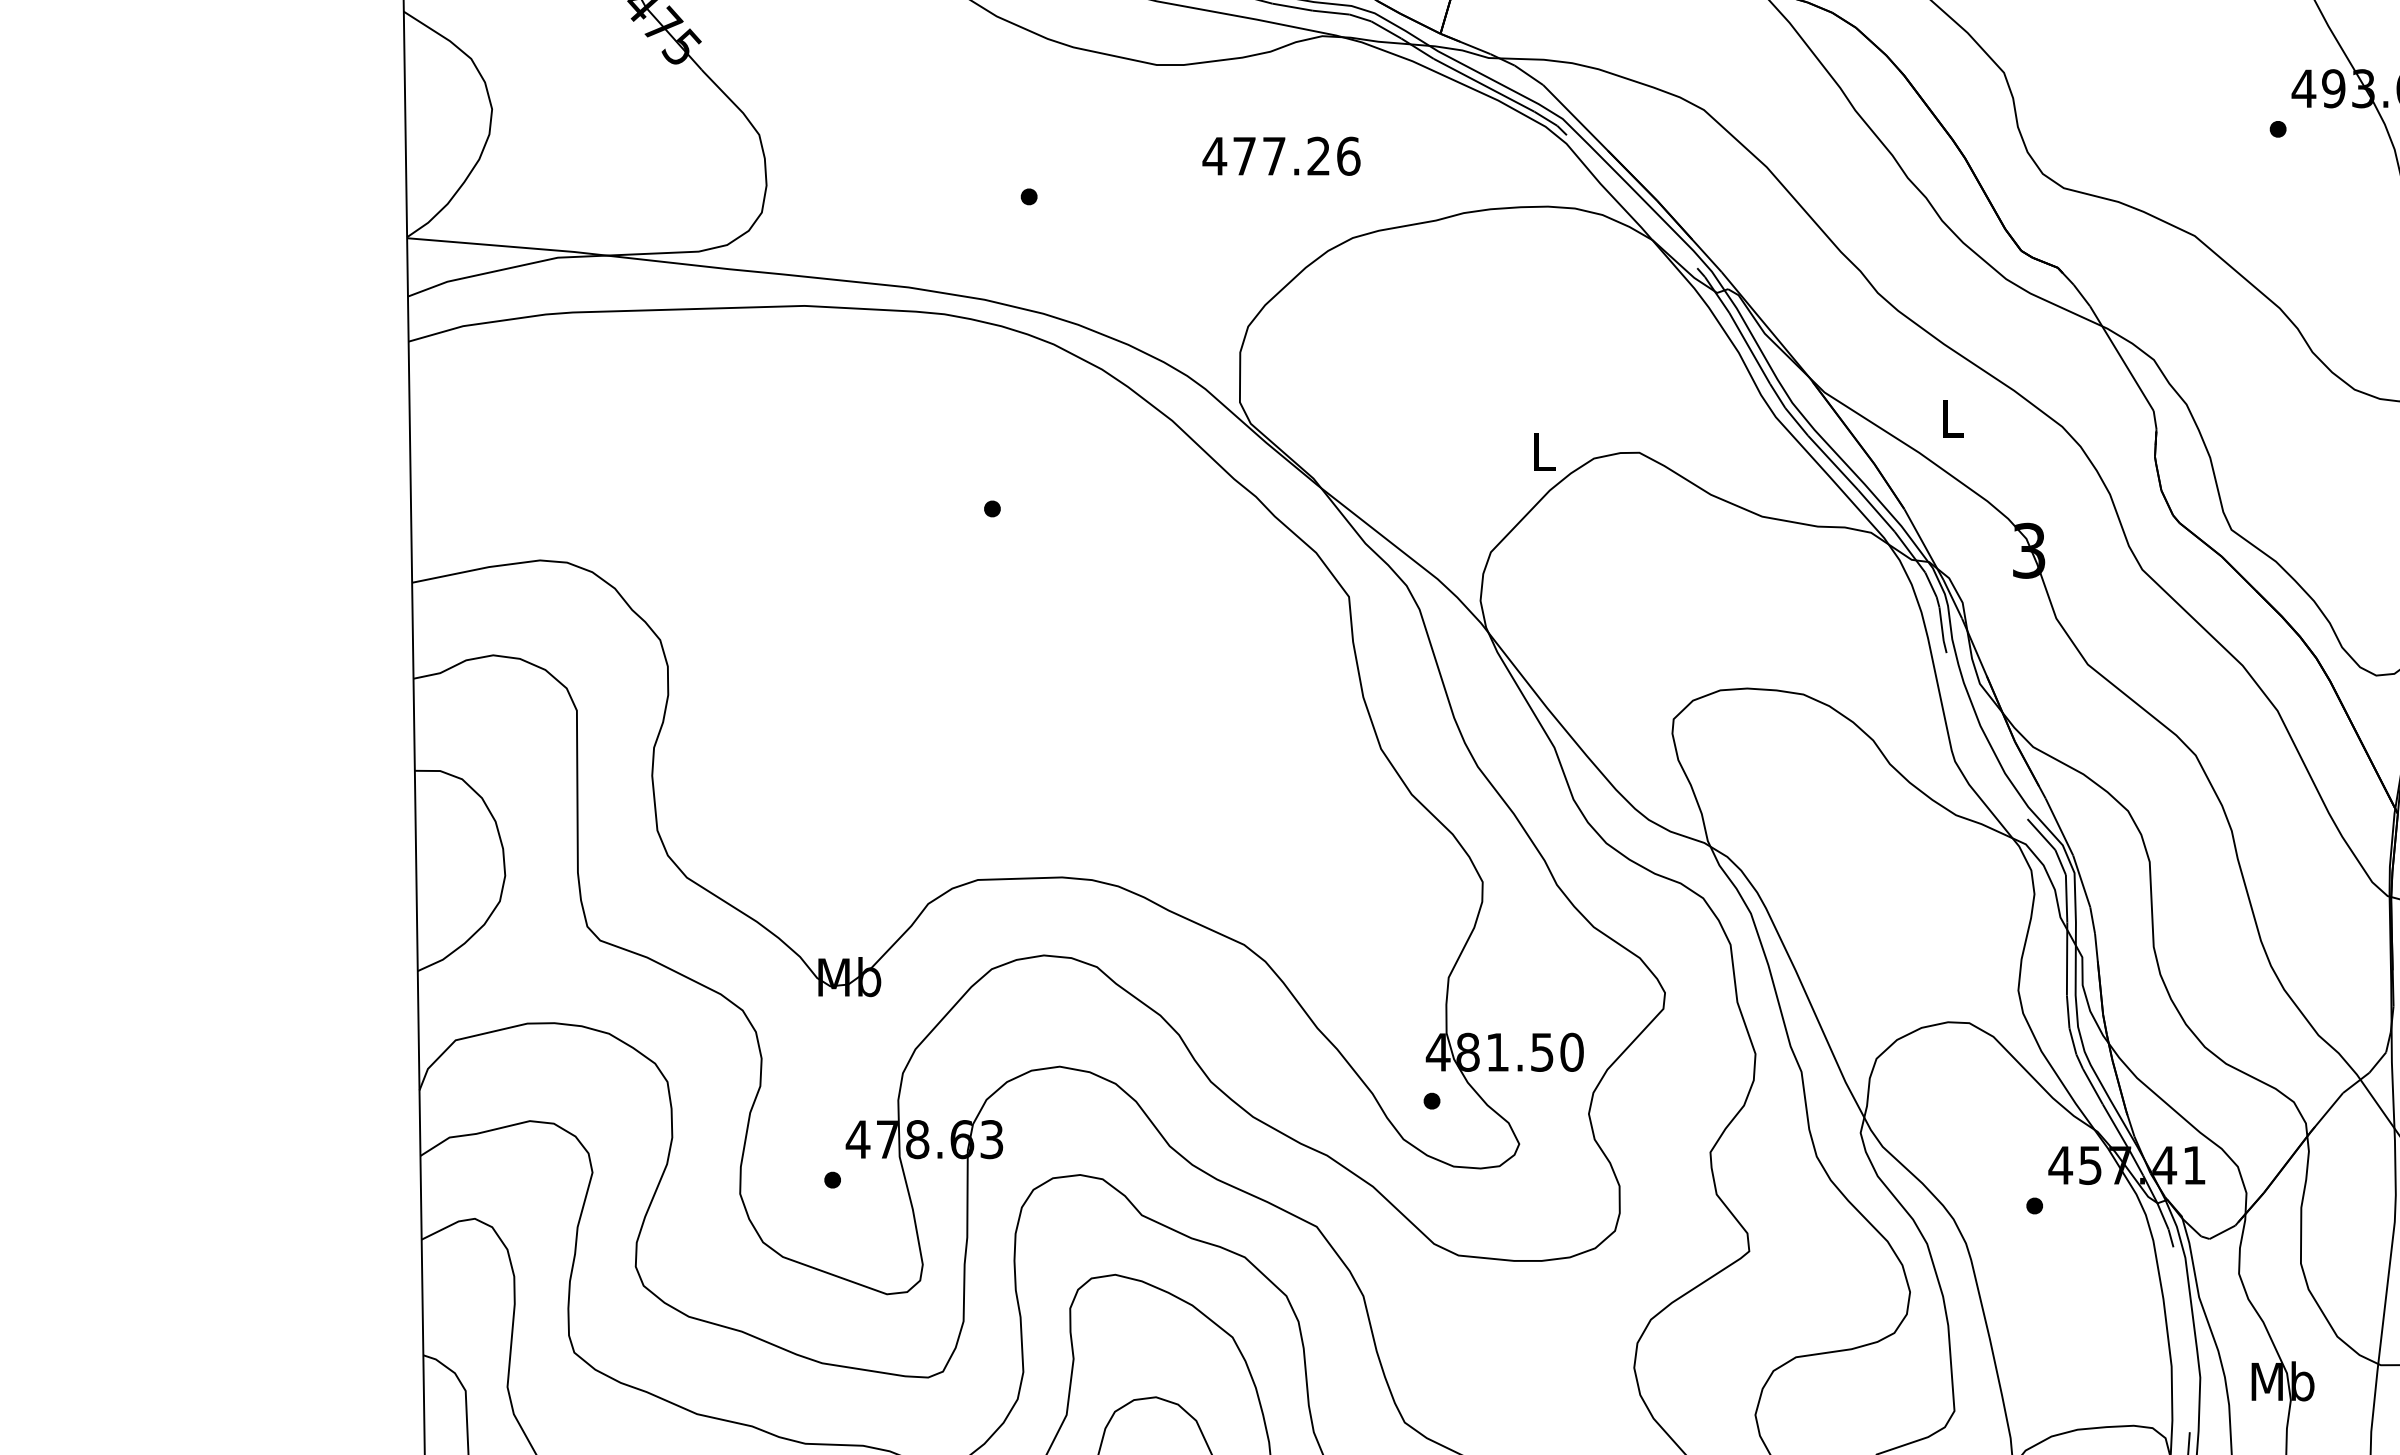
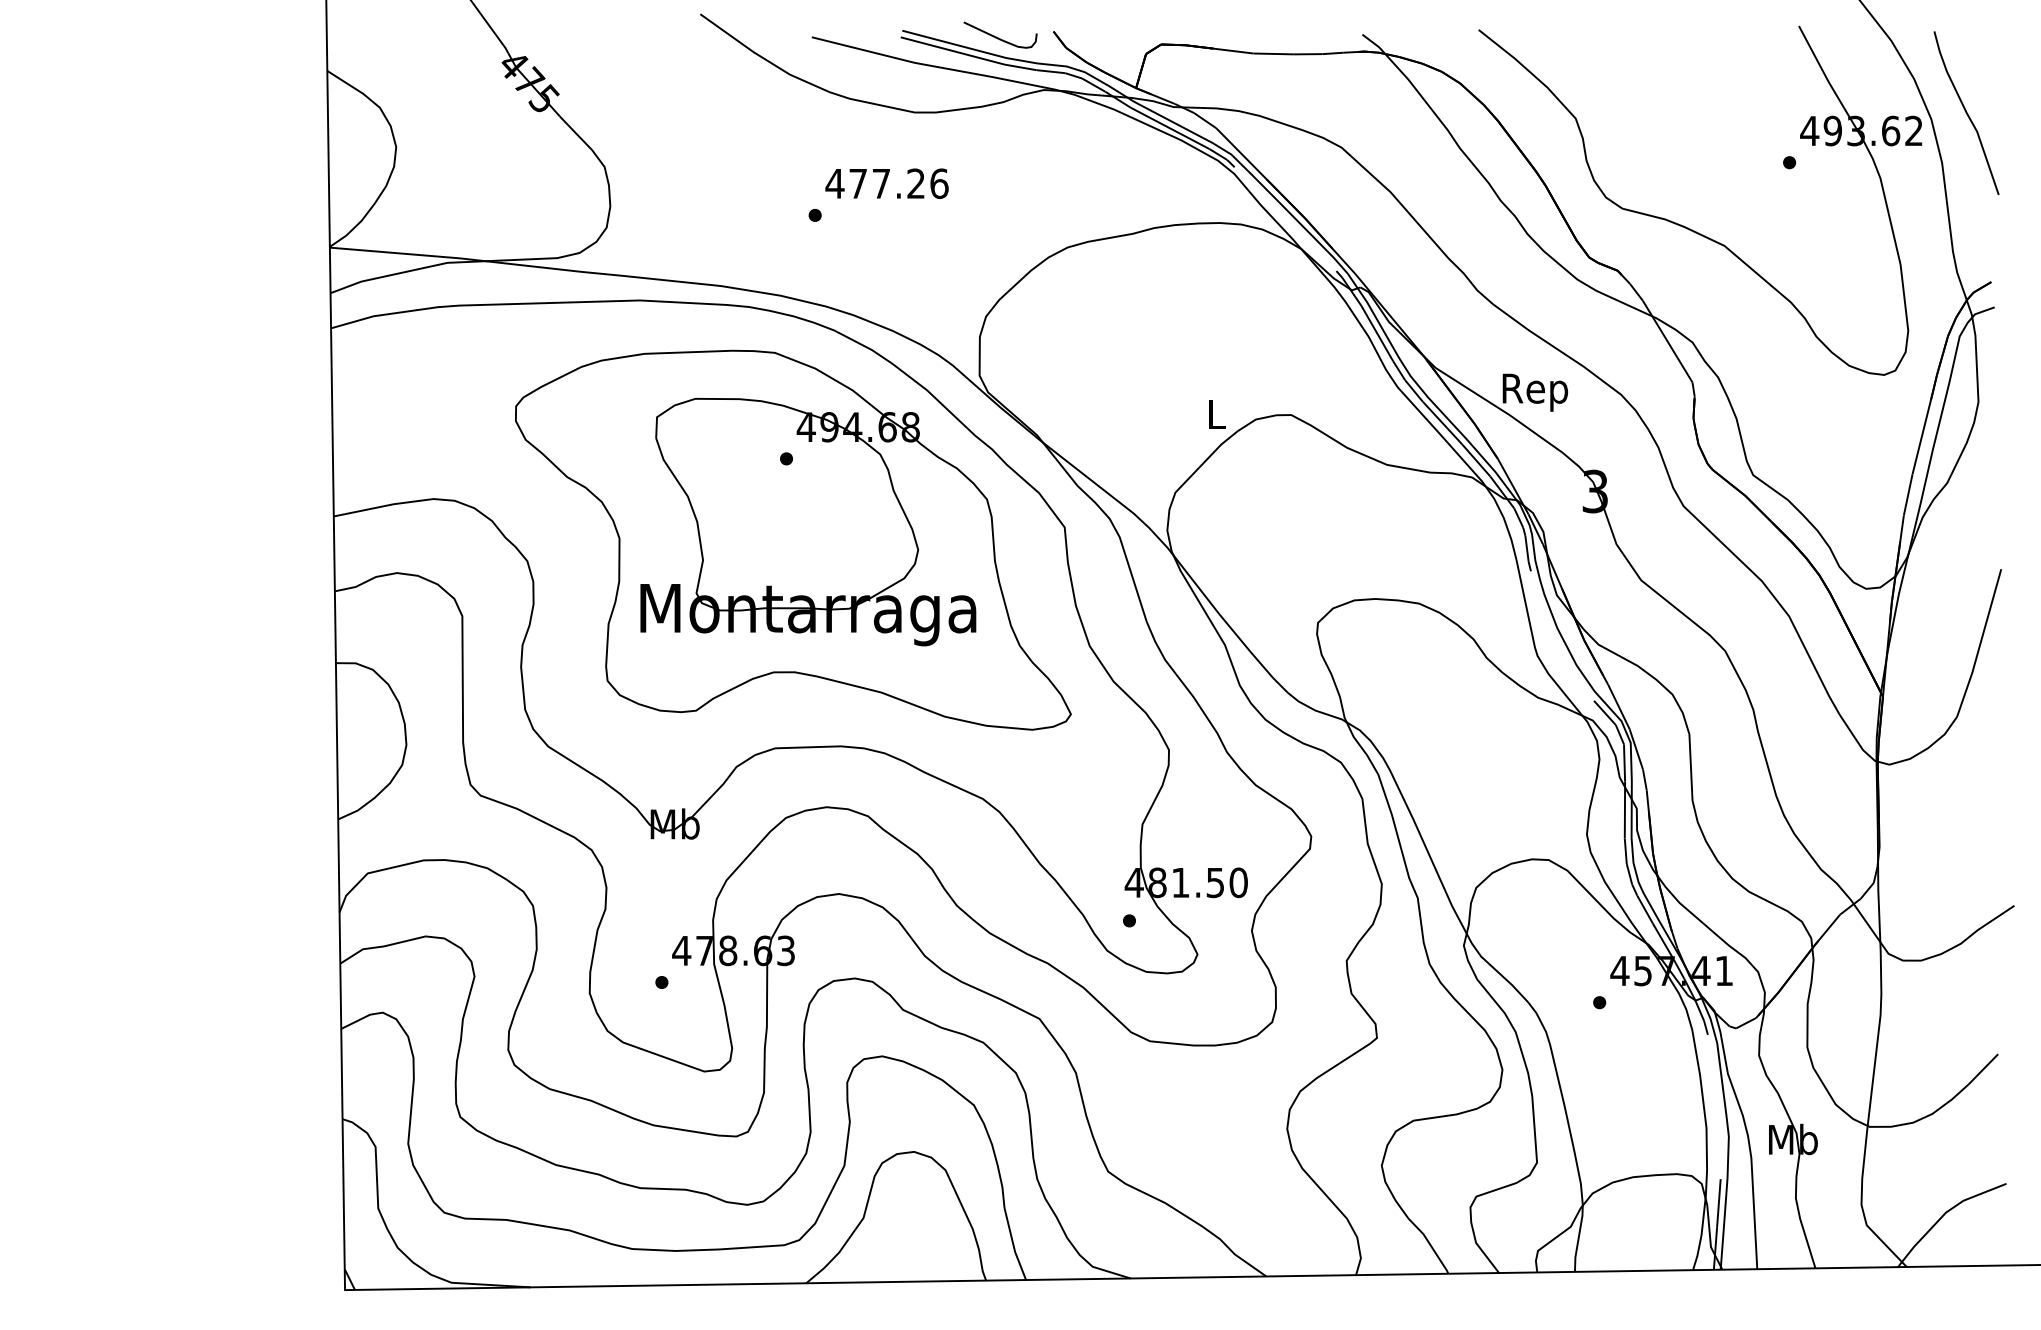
text: (1280, 155) -> (886, 183), moved
text: (1952, 423) -> (1535, 392), L -> Rep
part: (1001, 612) -> (793, 539), added

